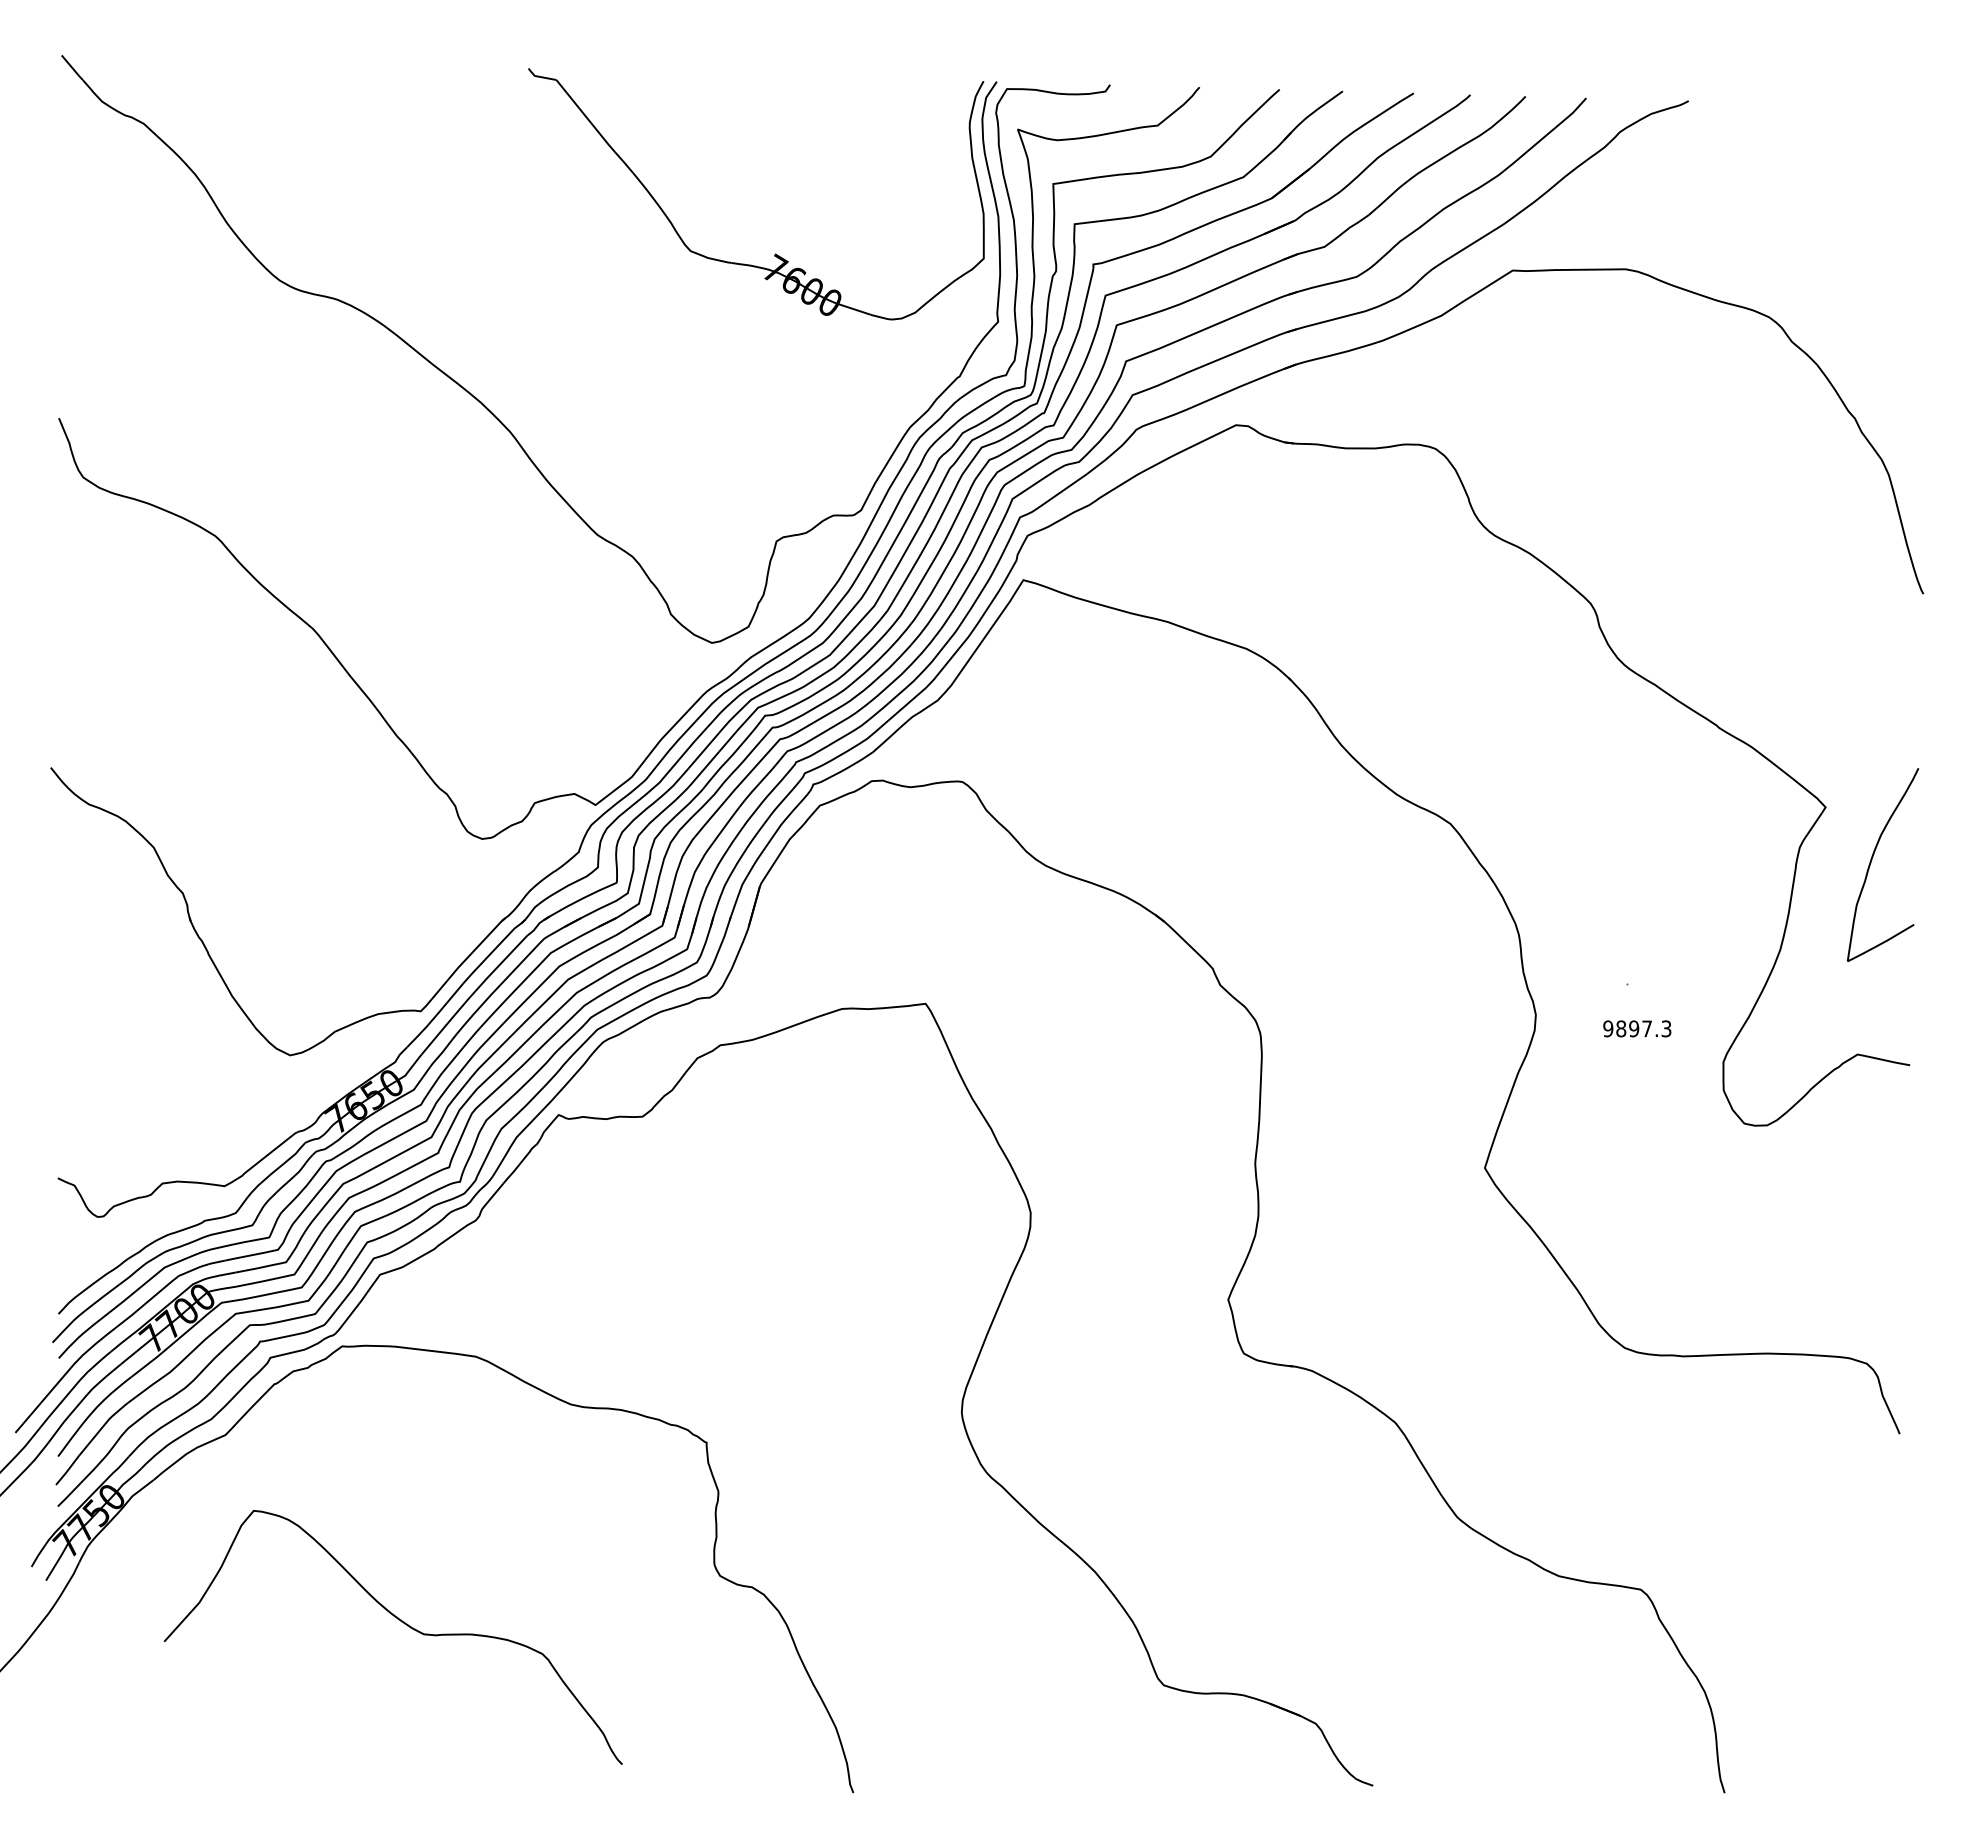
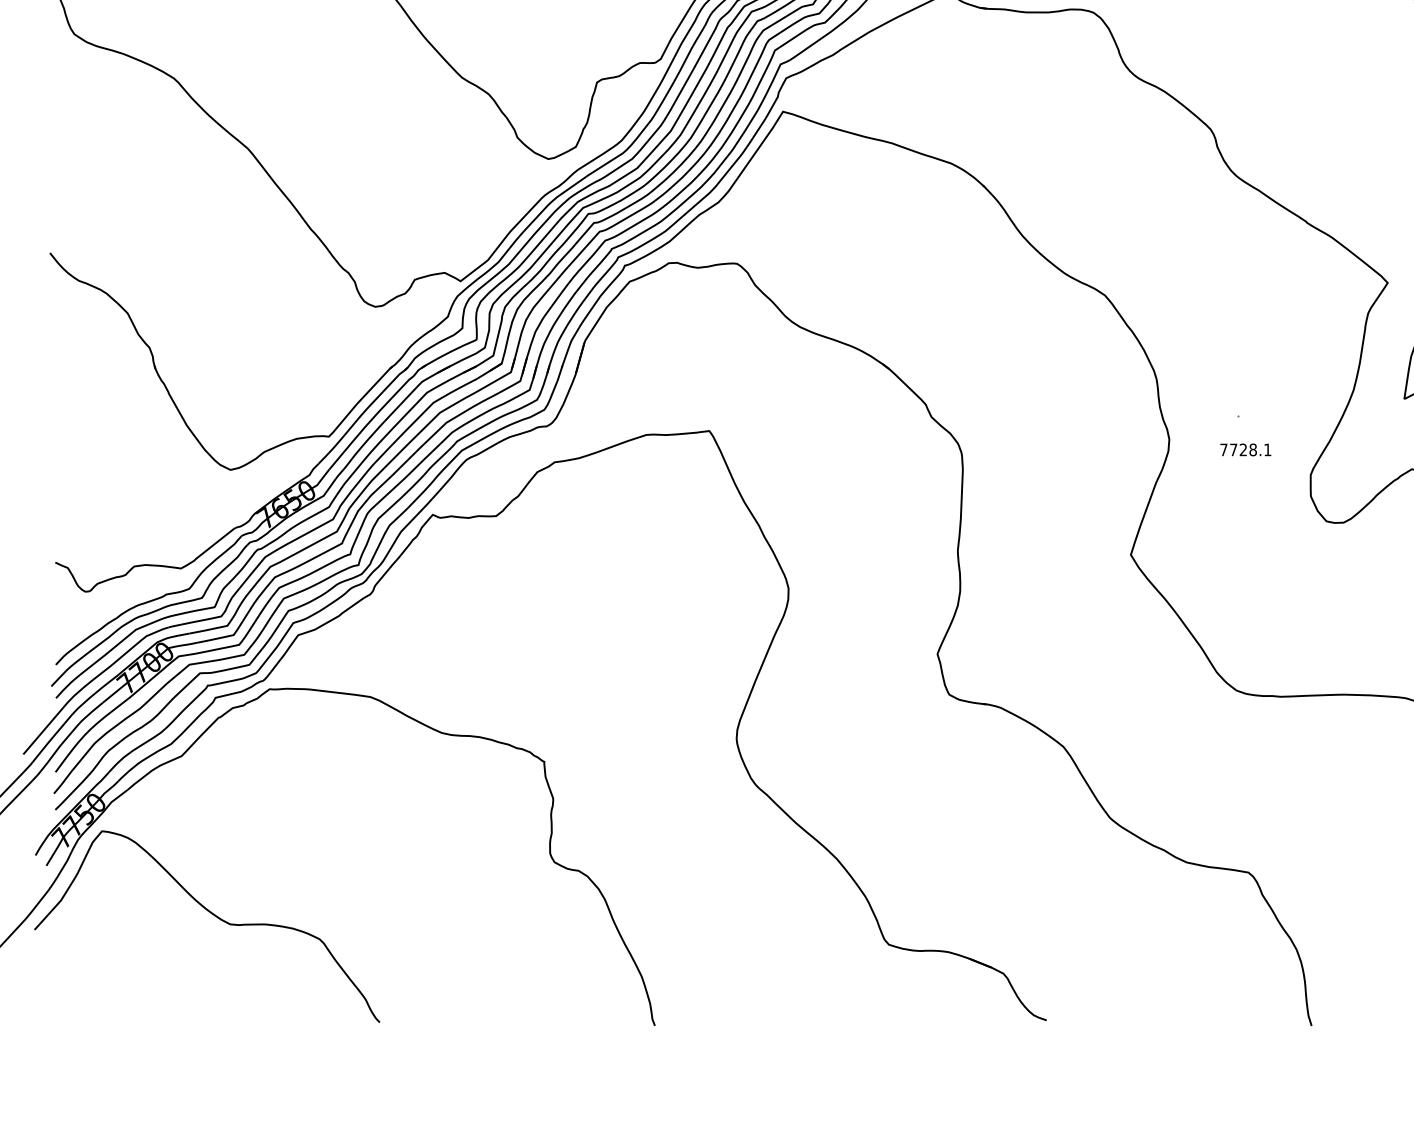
text: (1637, 1028) -> (1245, 449), 9897.3 -> 7728.1
curve: (401, 1622) -> (213, 915), moved

